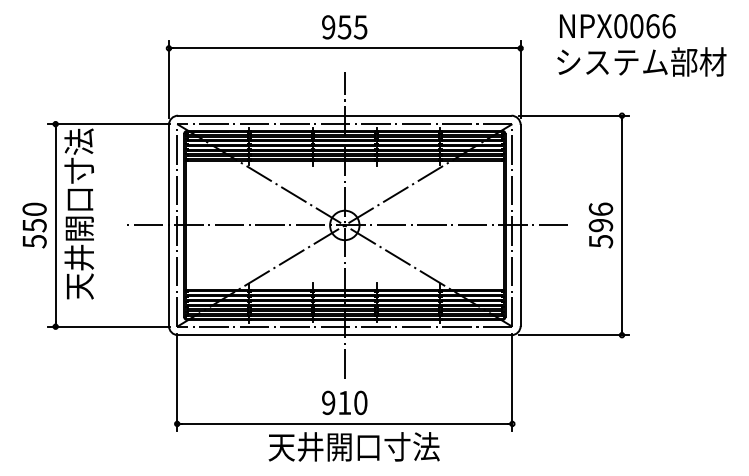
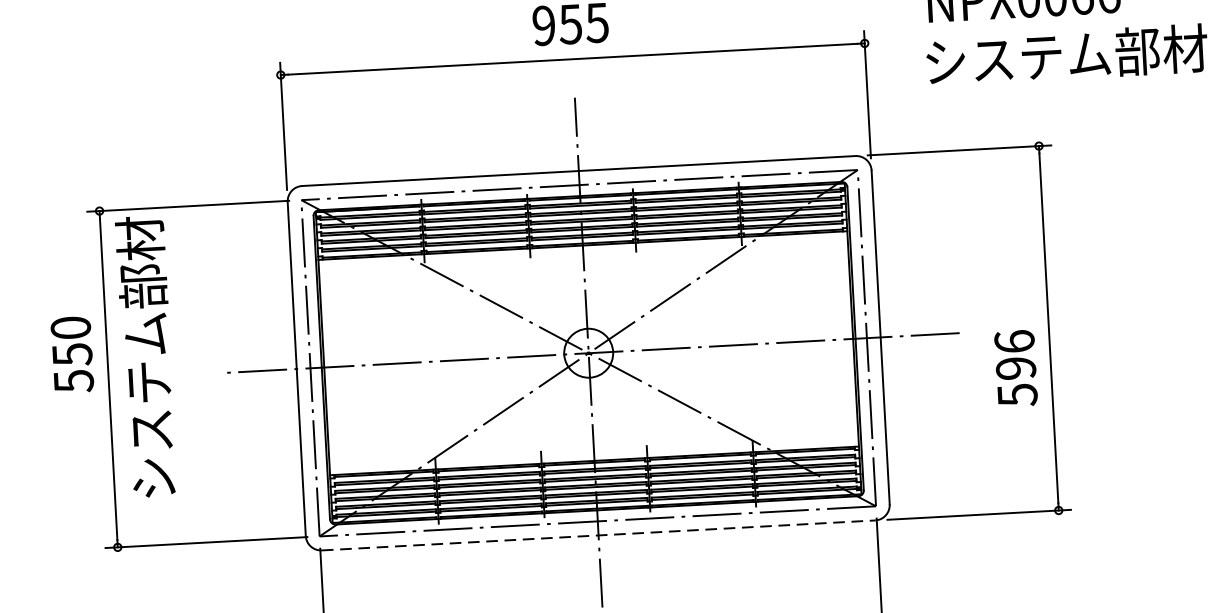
text: (79, 213) -> (147, 357), 天井開口寸法 -> システム部材
text: (34, 225) -> (72, 354), moved
text: (600, 225) -> (1015, 368), moved
line: (344, 335) -> (598, 535), solid -> dashed

